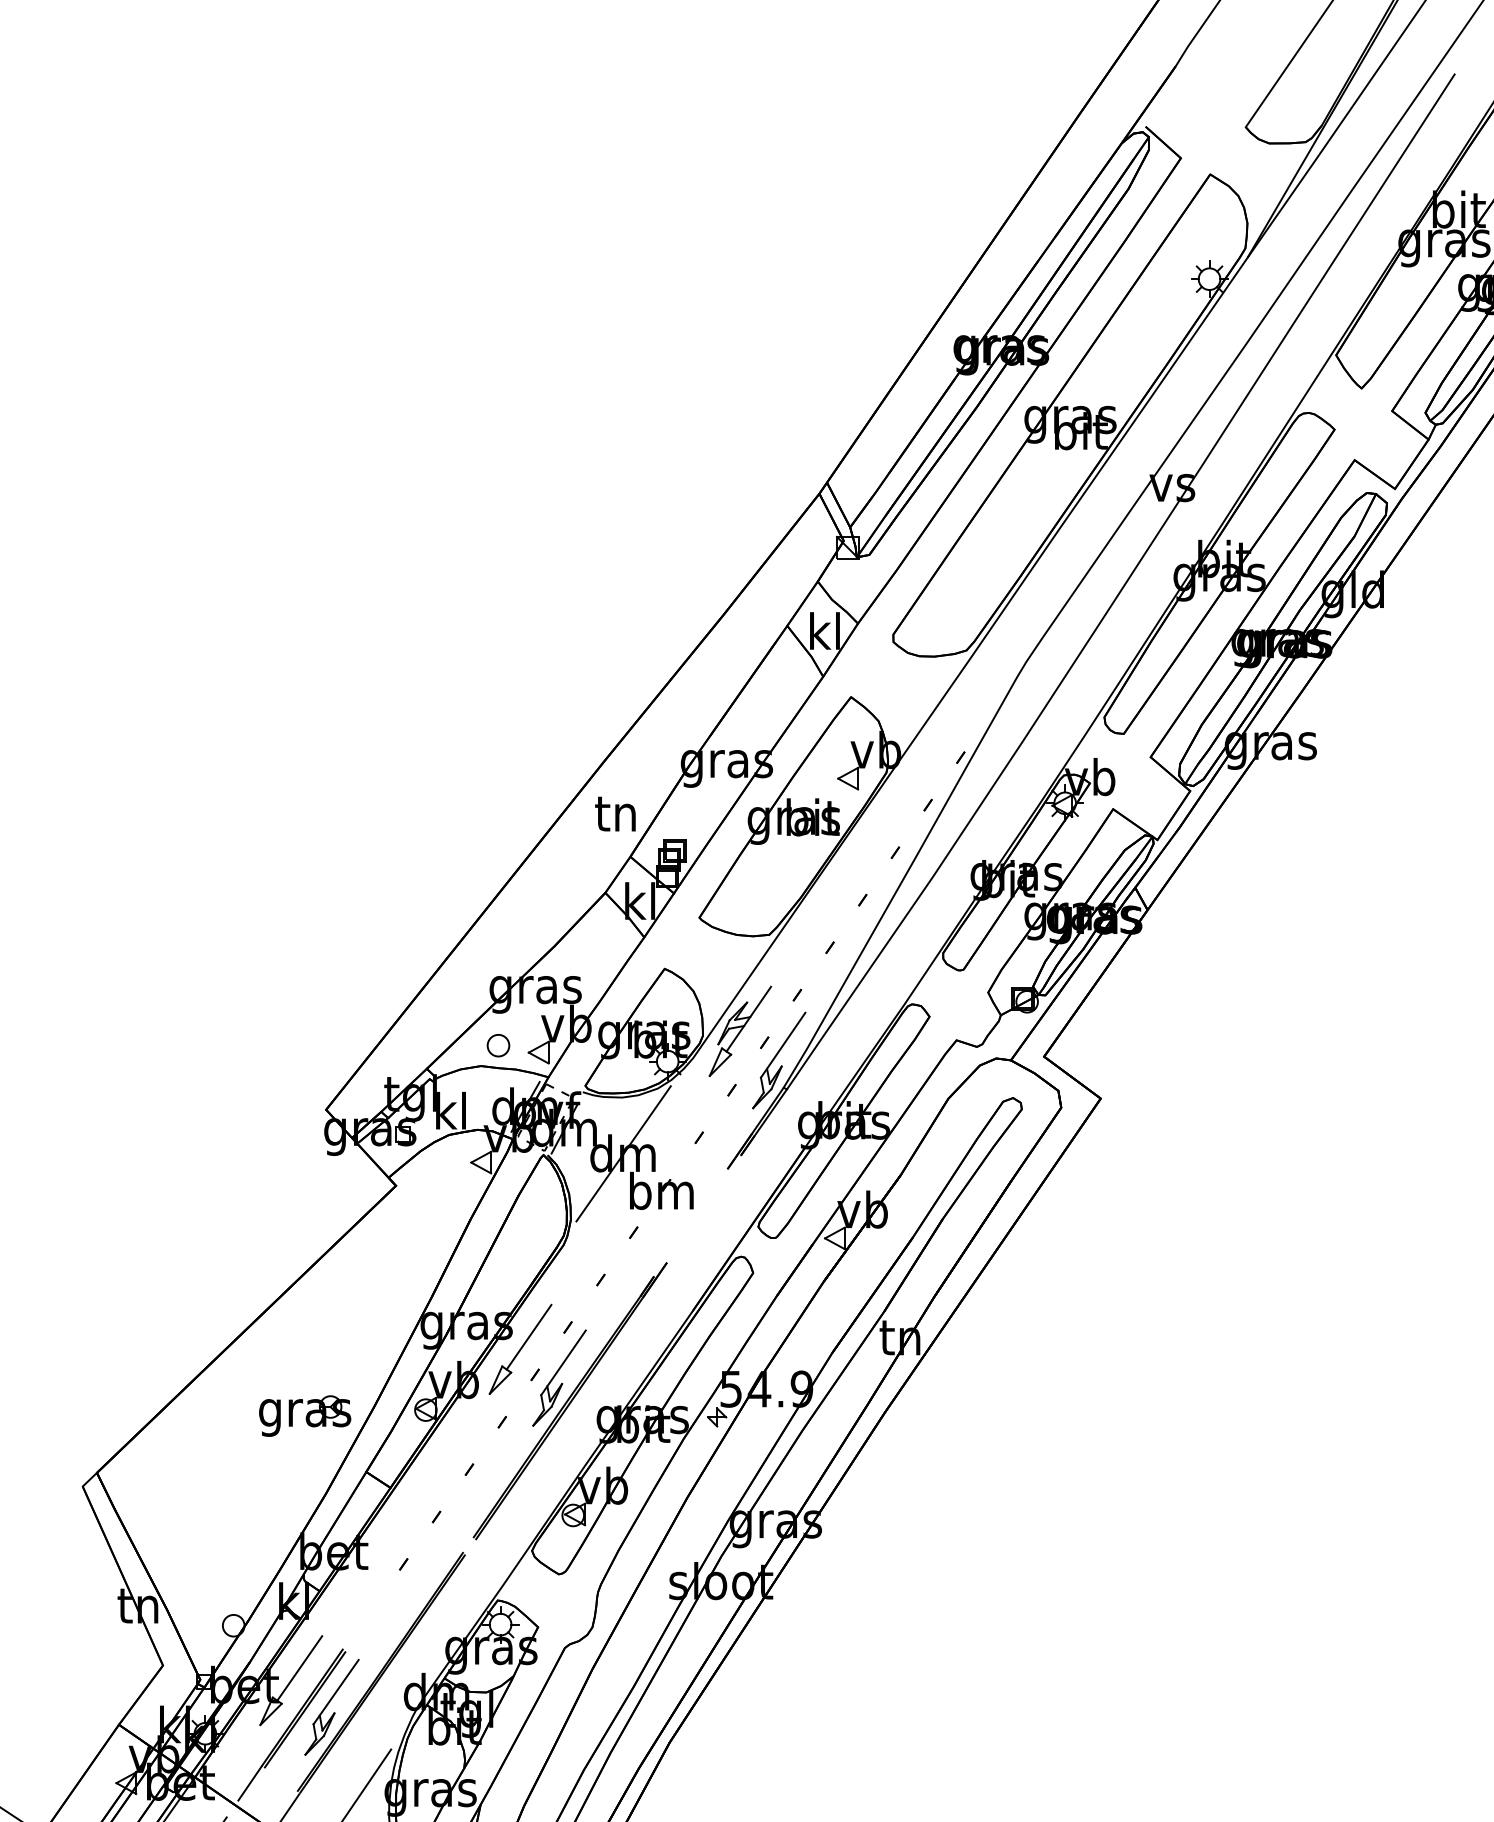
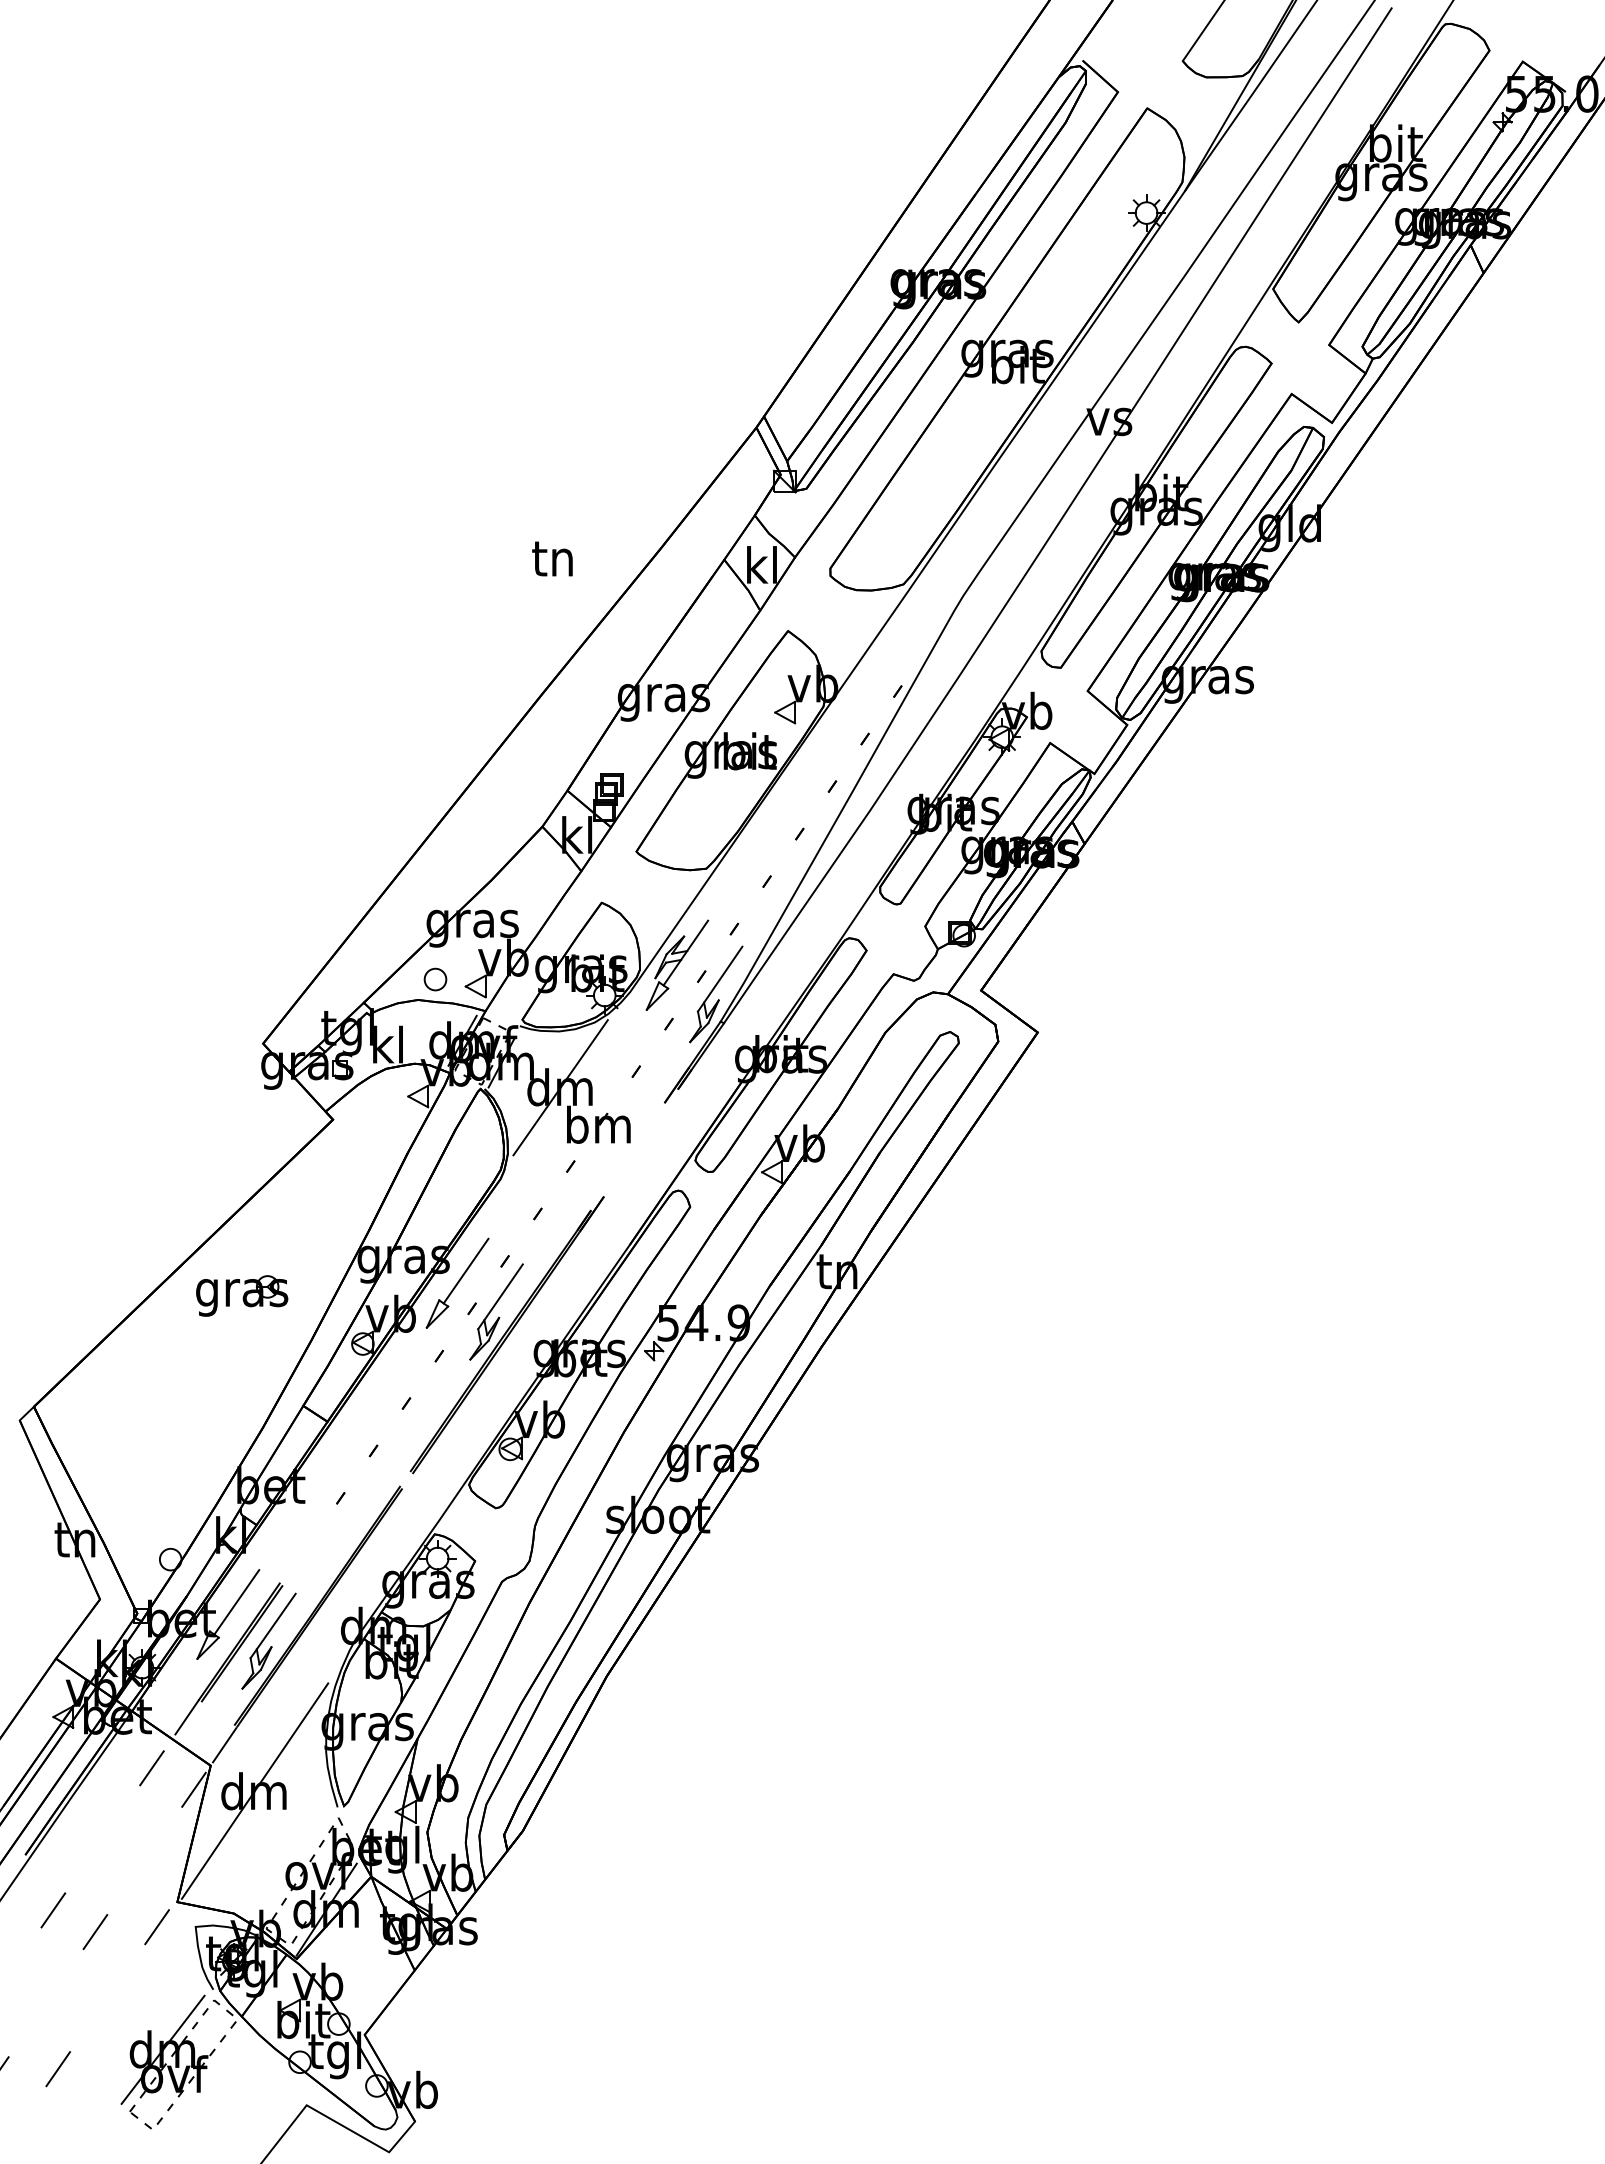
text: (615, 813) -> (552, 558), moved
part: (305, 1415) -> (242, 1295), moved

